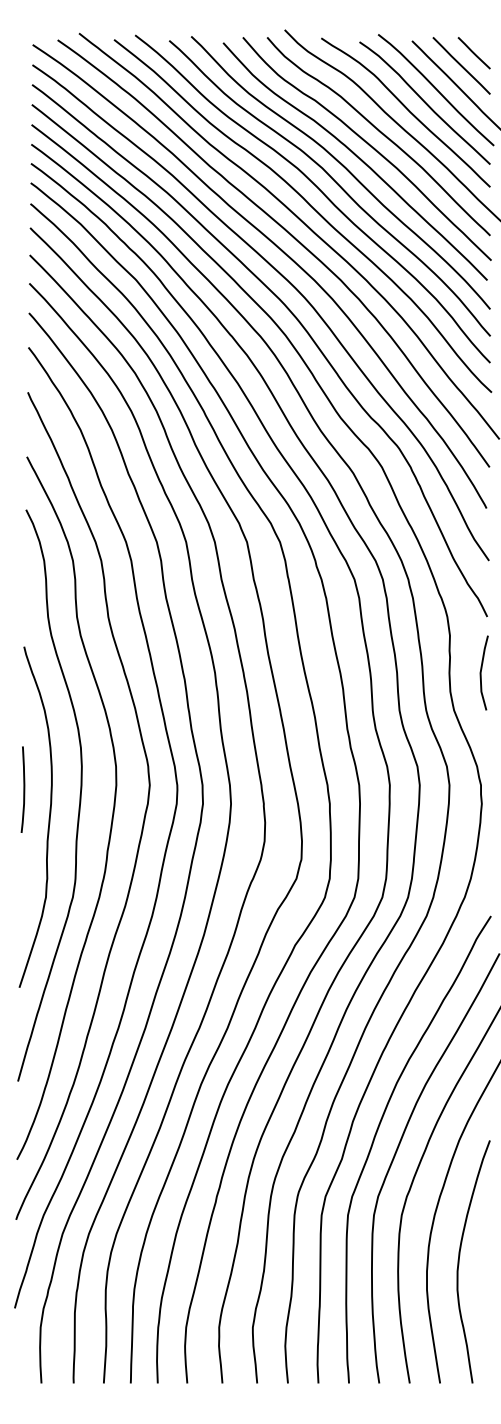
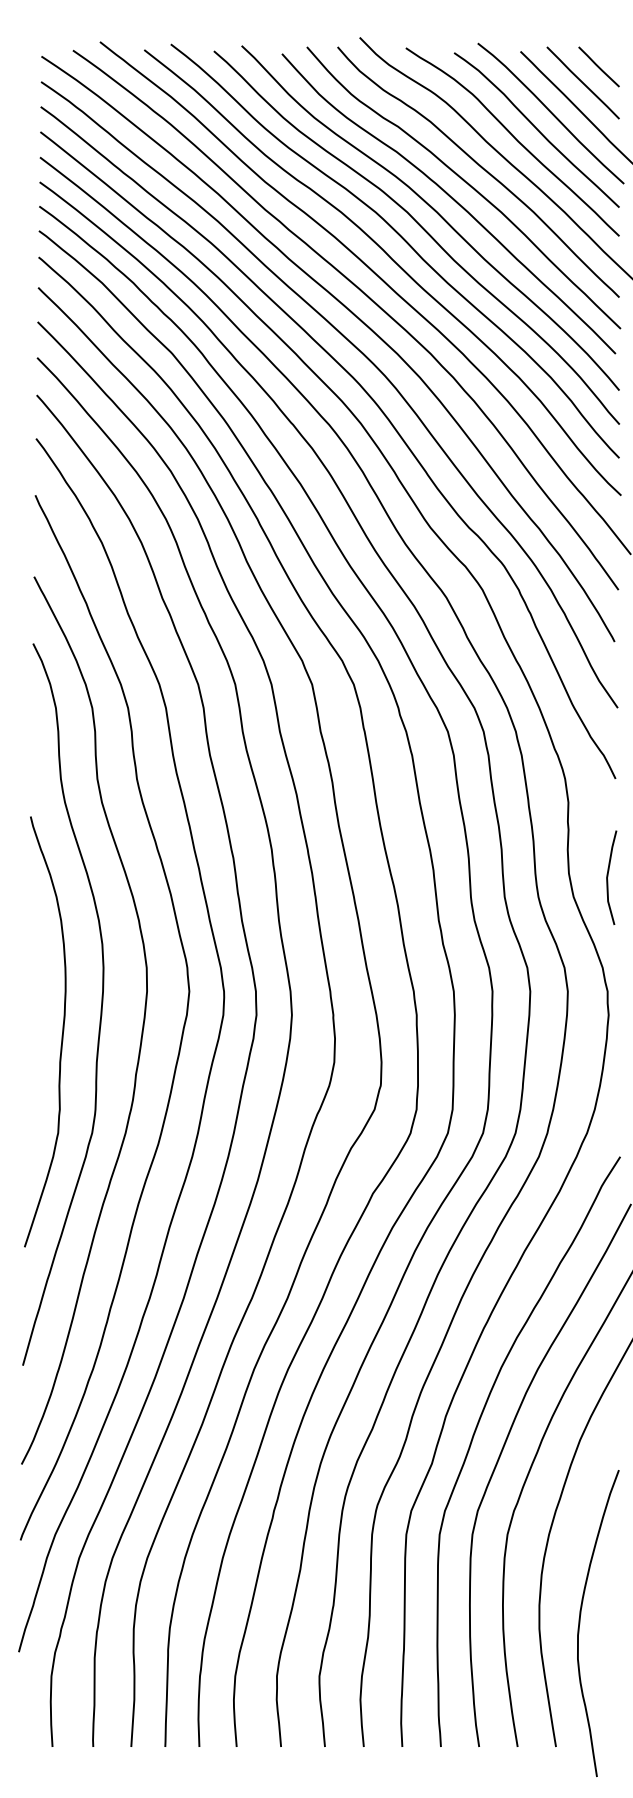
line: (481, 672) -> (608, 876), moved
curve: (24, 789) -> (30, 996), removed
curve: (459, 1261) -> (580, 1623), moved

